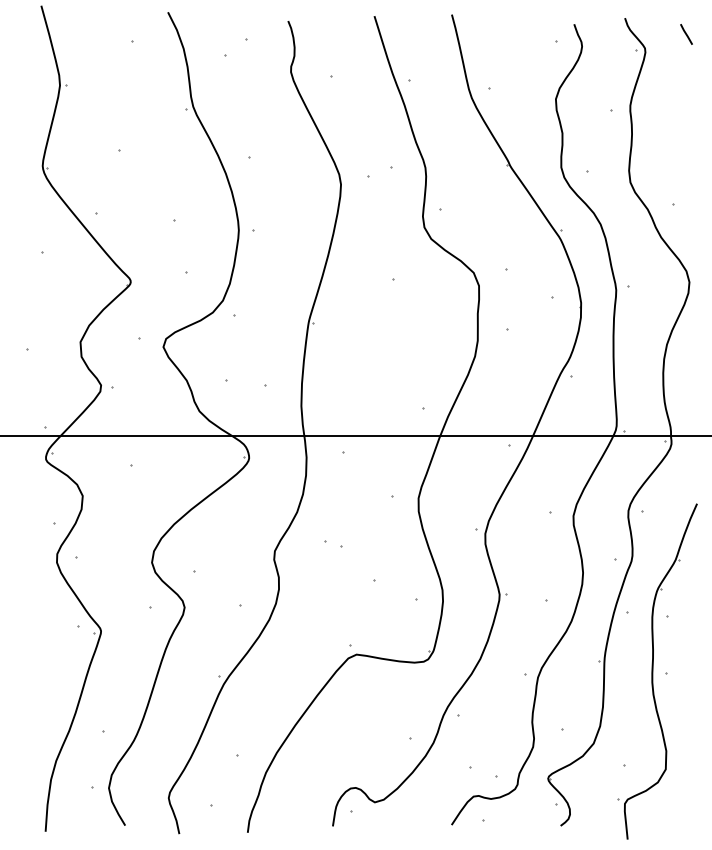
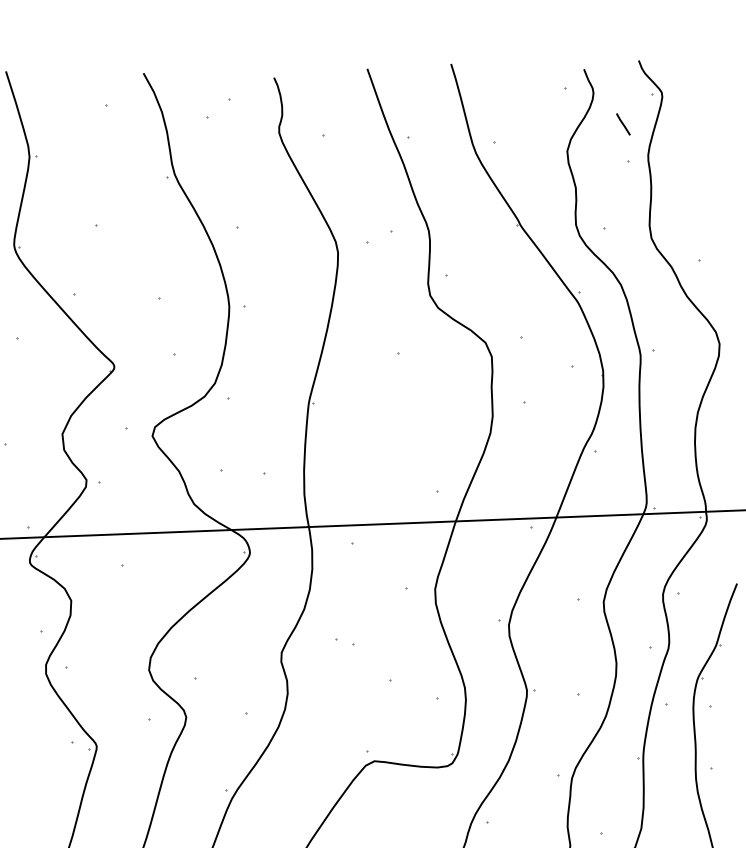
line: (686, 34) -> (623, 124), moved

